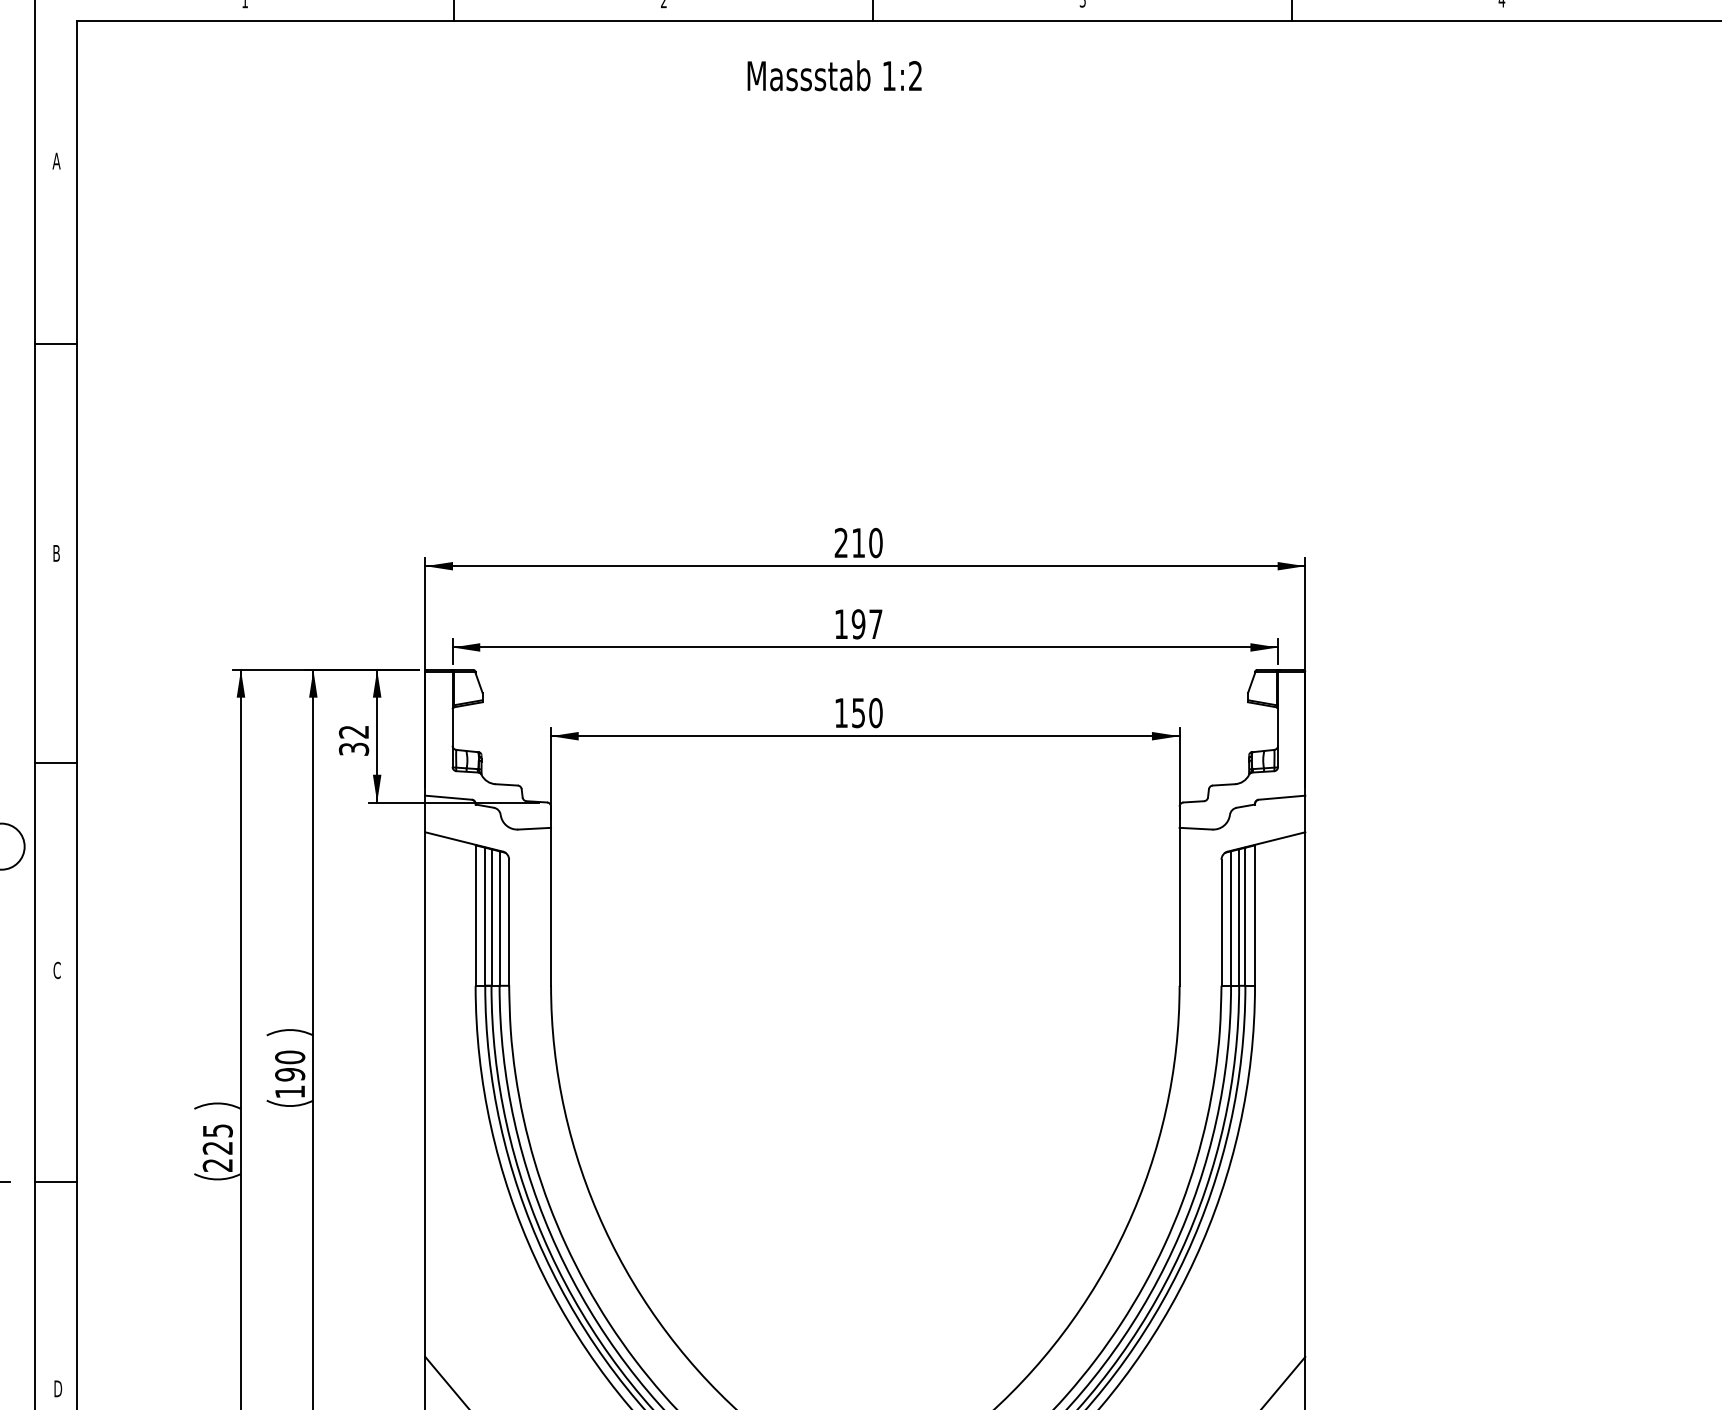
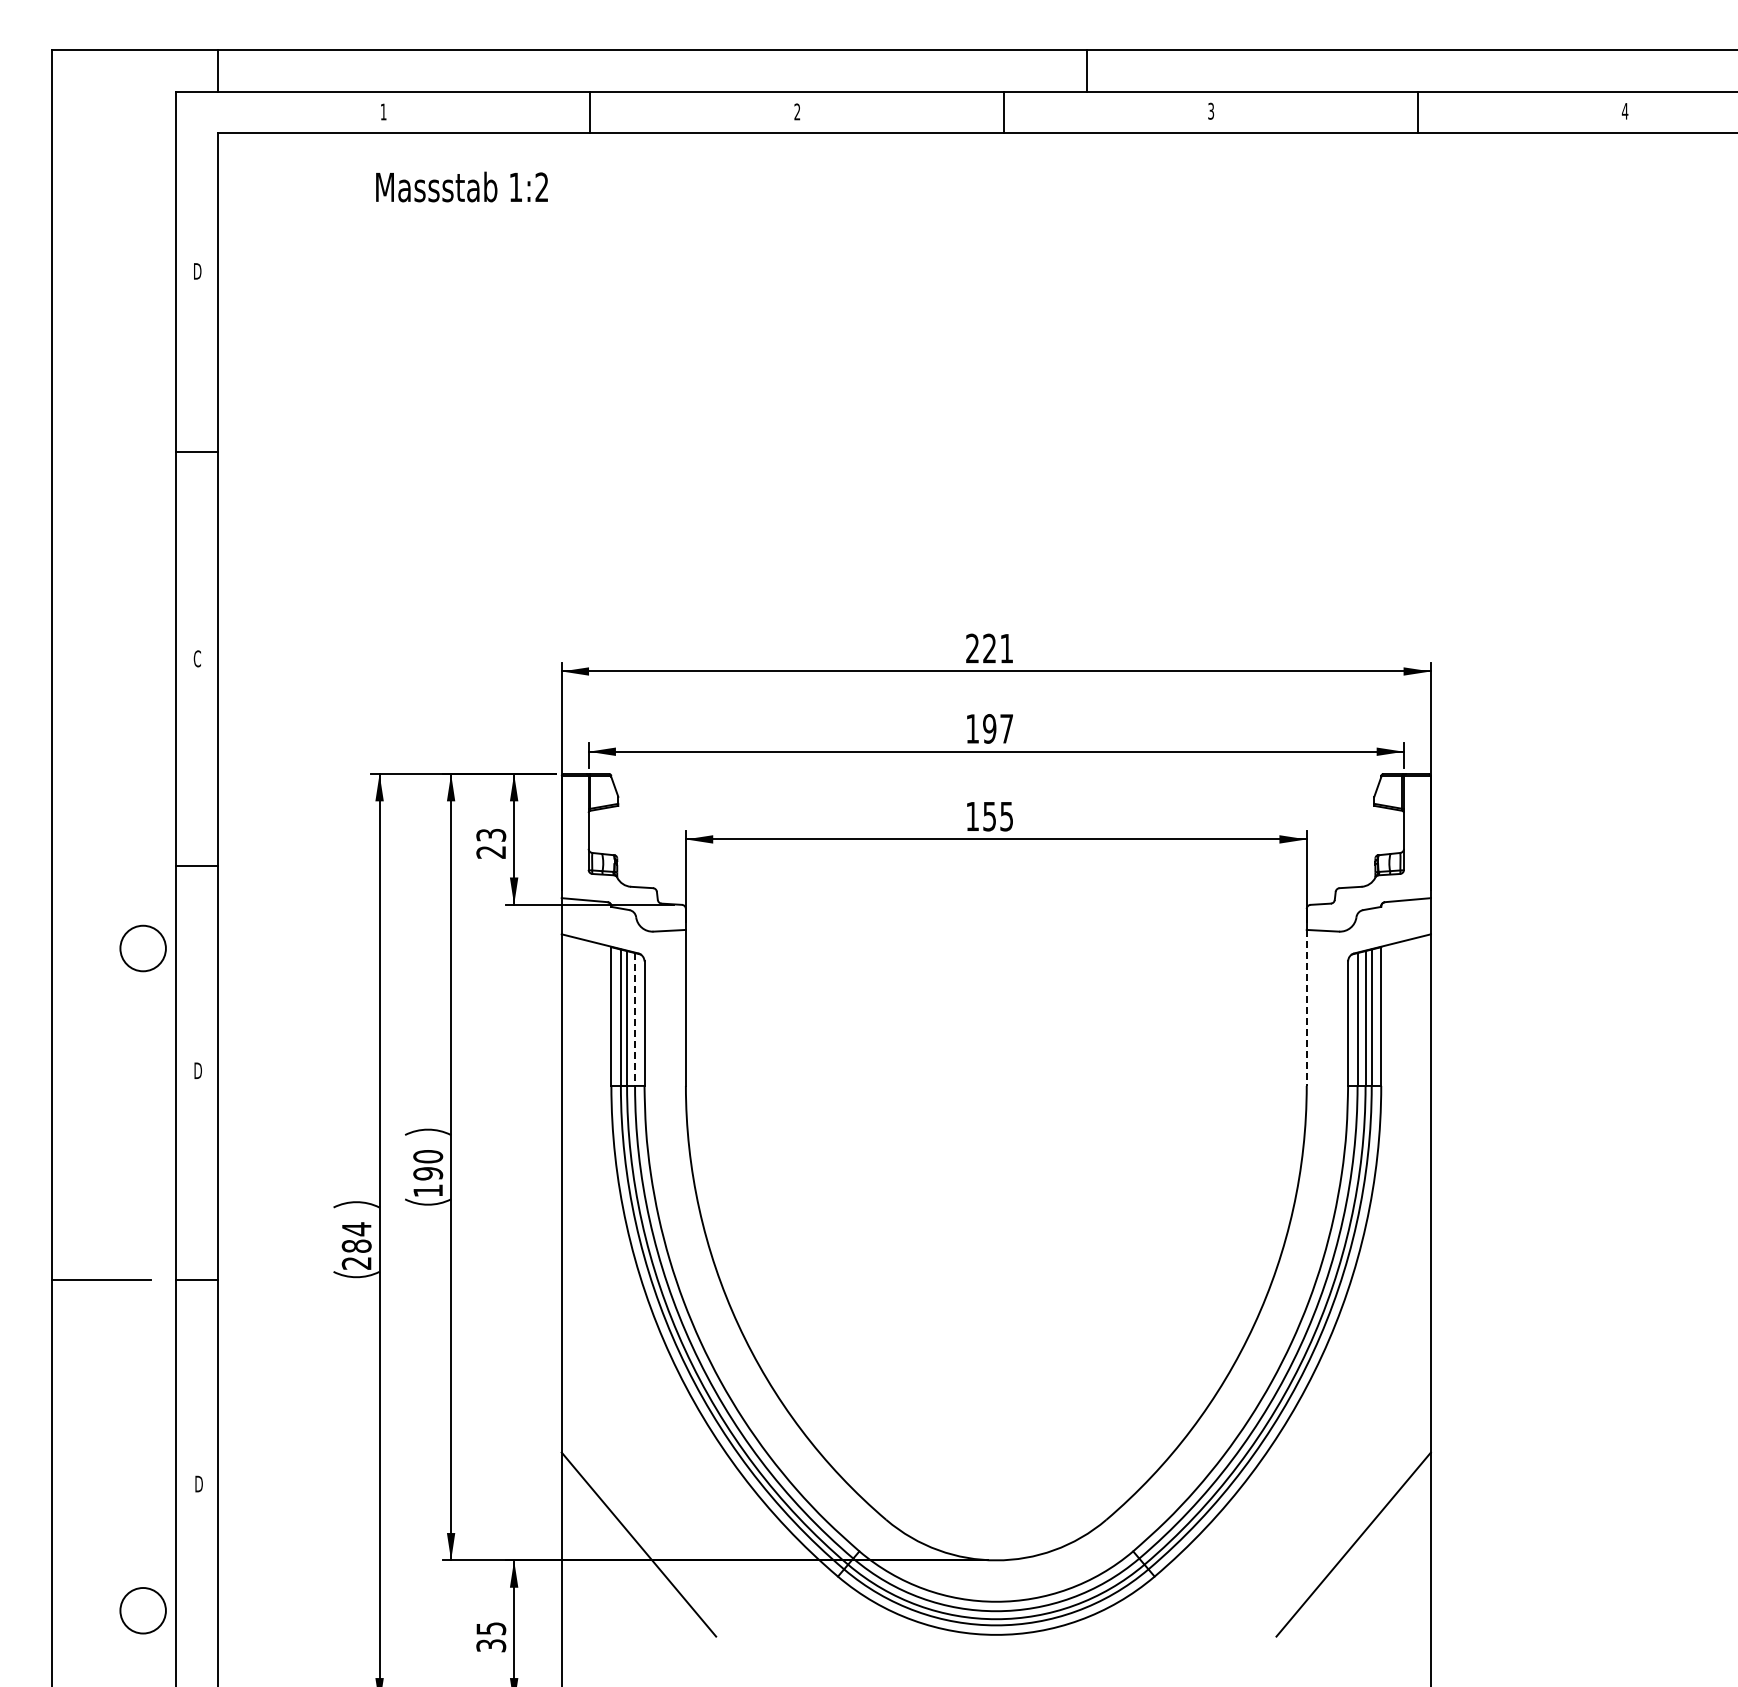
text: (834, 75) -> (461, 186), moved
text: (56, 161) -> (197, 271), A -> D
text: (867, 542) -> (998, 648), 210 -> 221
text: (55, 553) -> (196, 658), B -> C
text: (875, 713) -> (1006, 816), 150 -> 155
text: (354, 740) -> (491, 843), 32 -> 23
line: (1179, 907) -> (1306, 1008), solid -> dashed
line: (500, 919) -> (635, 1020), solid -> dashed
text: (56, 970) -> (197, 1070), C -> D
text: (217, 1139) -> (356, 1237), 225 -> 284

